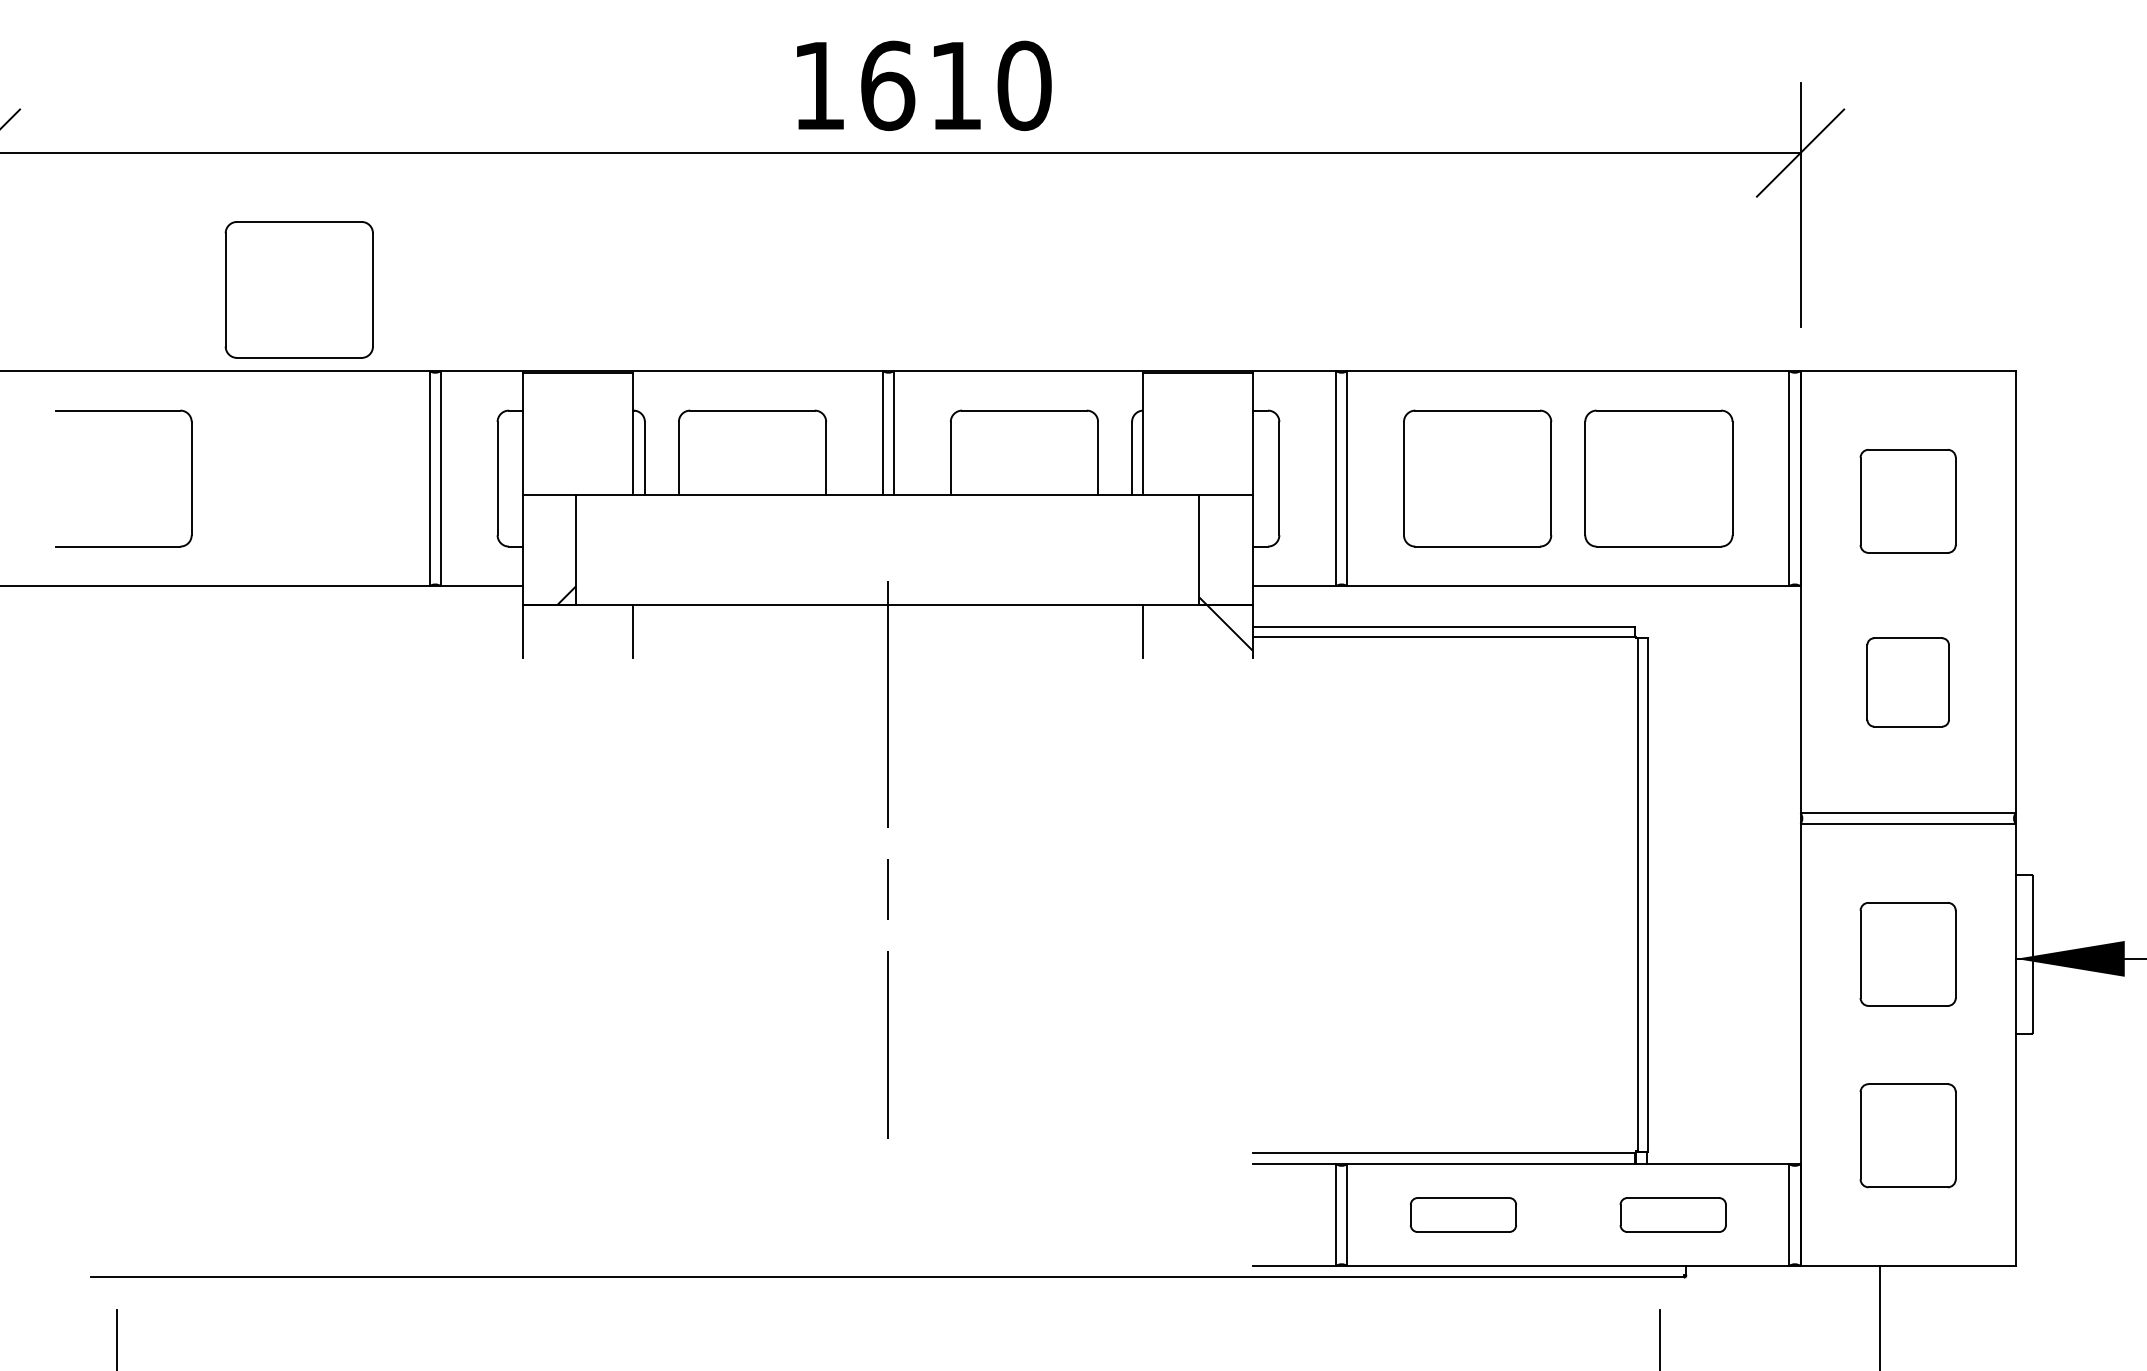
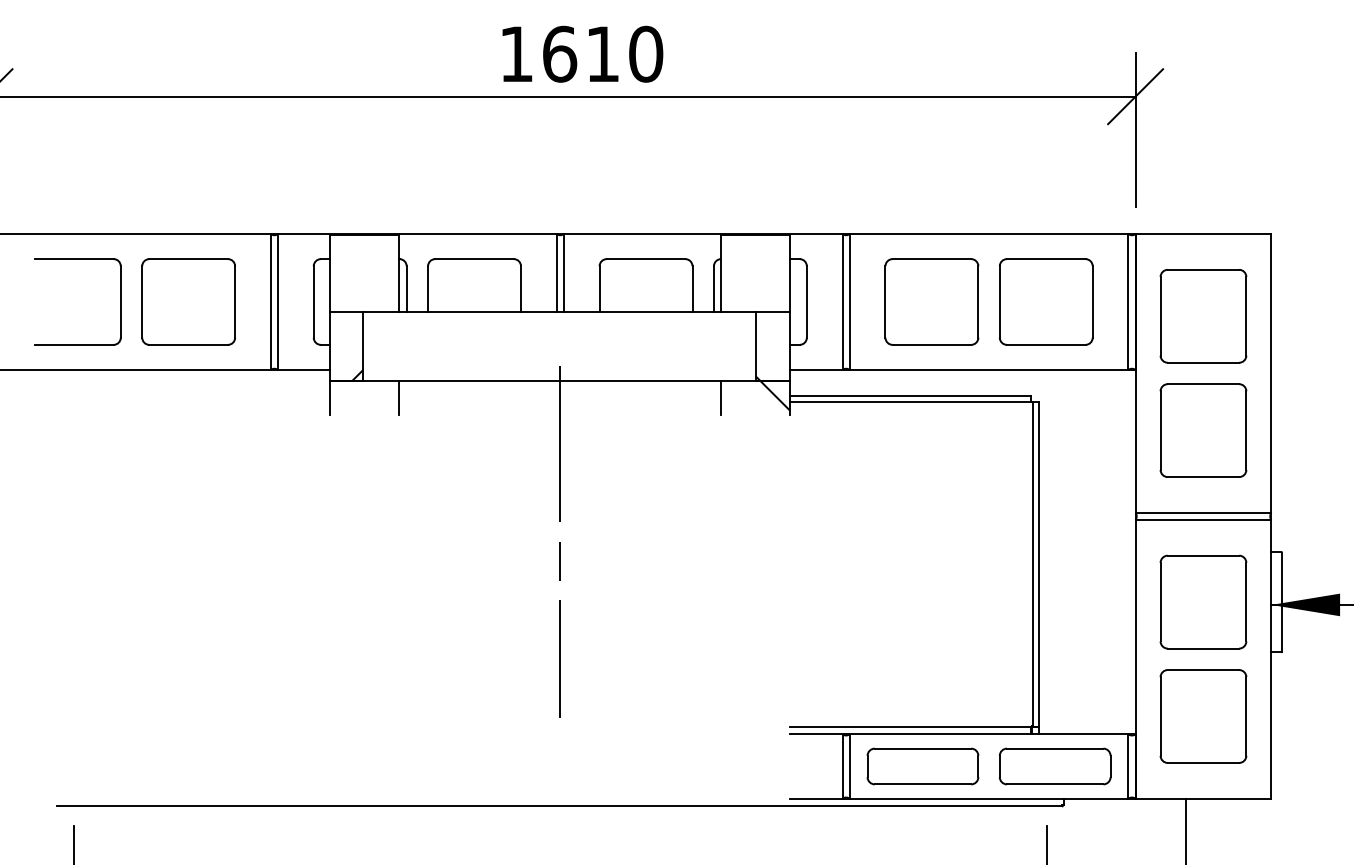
part: (299, 289) -> (188, 301), moved
part: (1908, 501) -> (1203, 316), size x1.43
part: (1908, 682) -> (1203, 430), size x1.67
part: (1908, 953) -> (1203, 601), size x1.43
part: (1908, 1135) -> (1203, 716), size x1.43
part: (1462, 1215) -> (922, 766), size x1.67
part: (1673, 1215) -> (1055, 766), size x1.67

